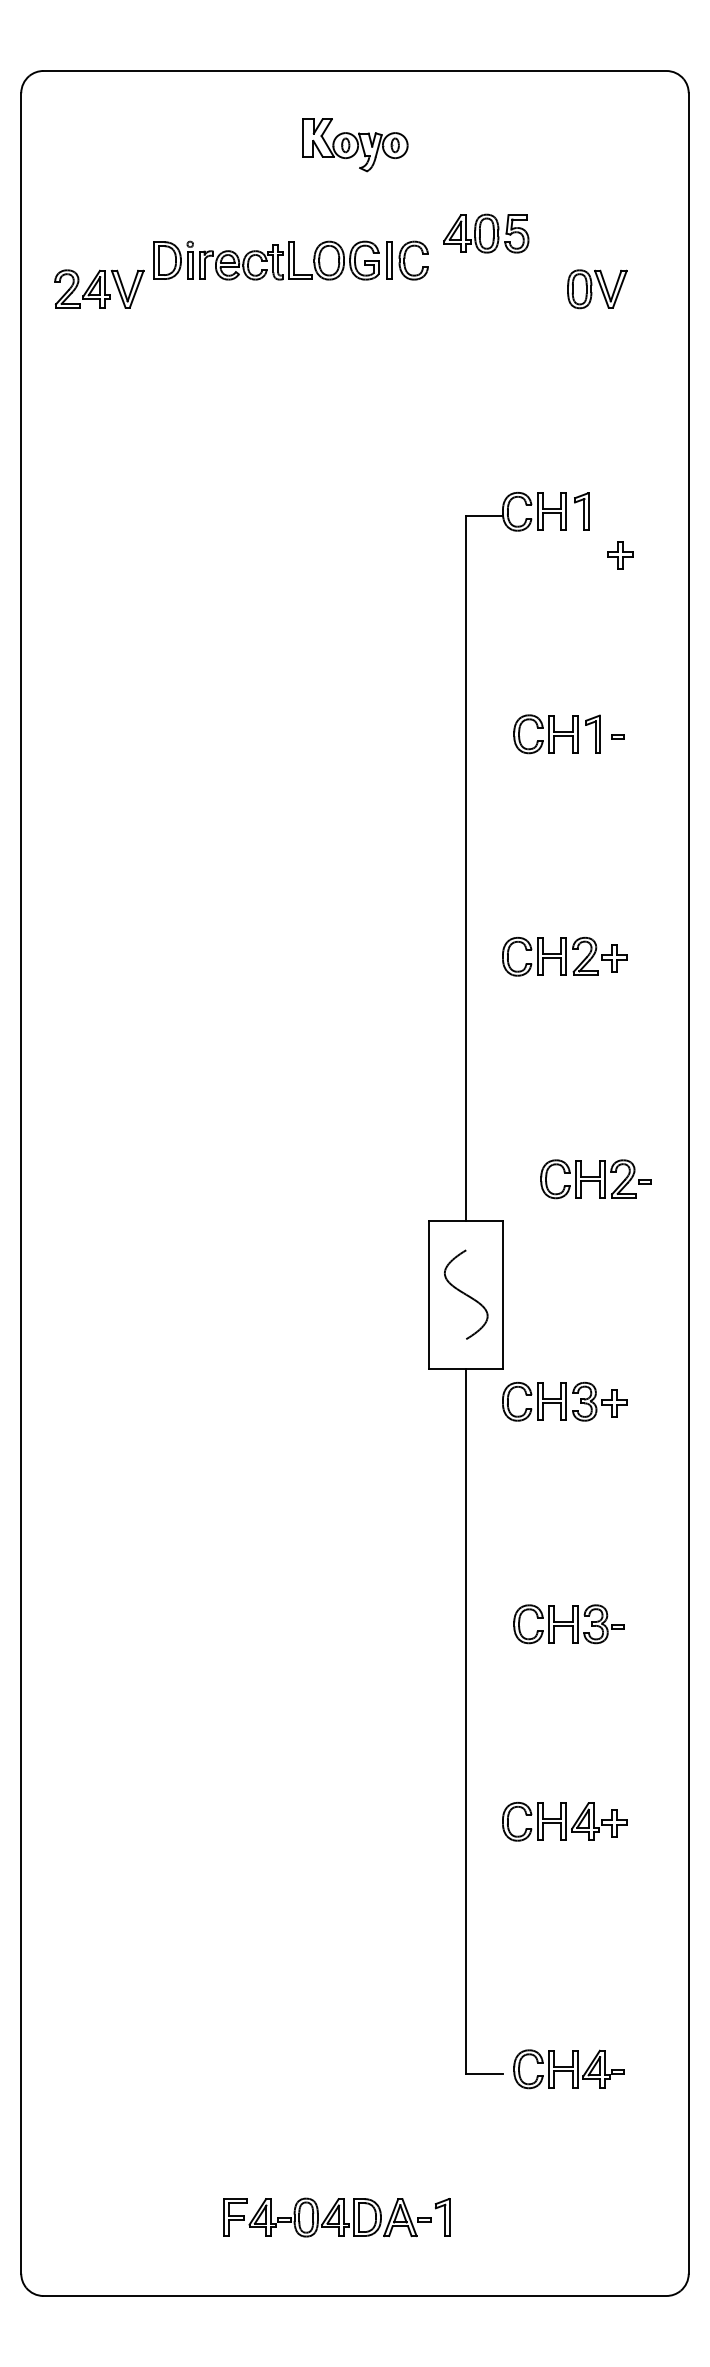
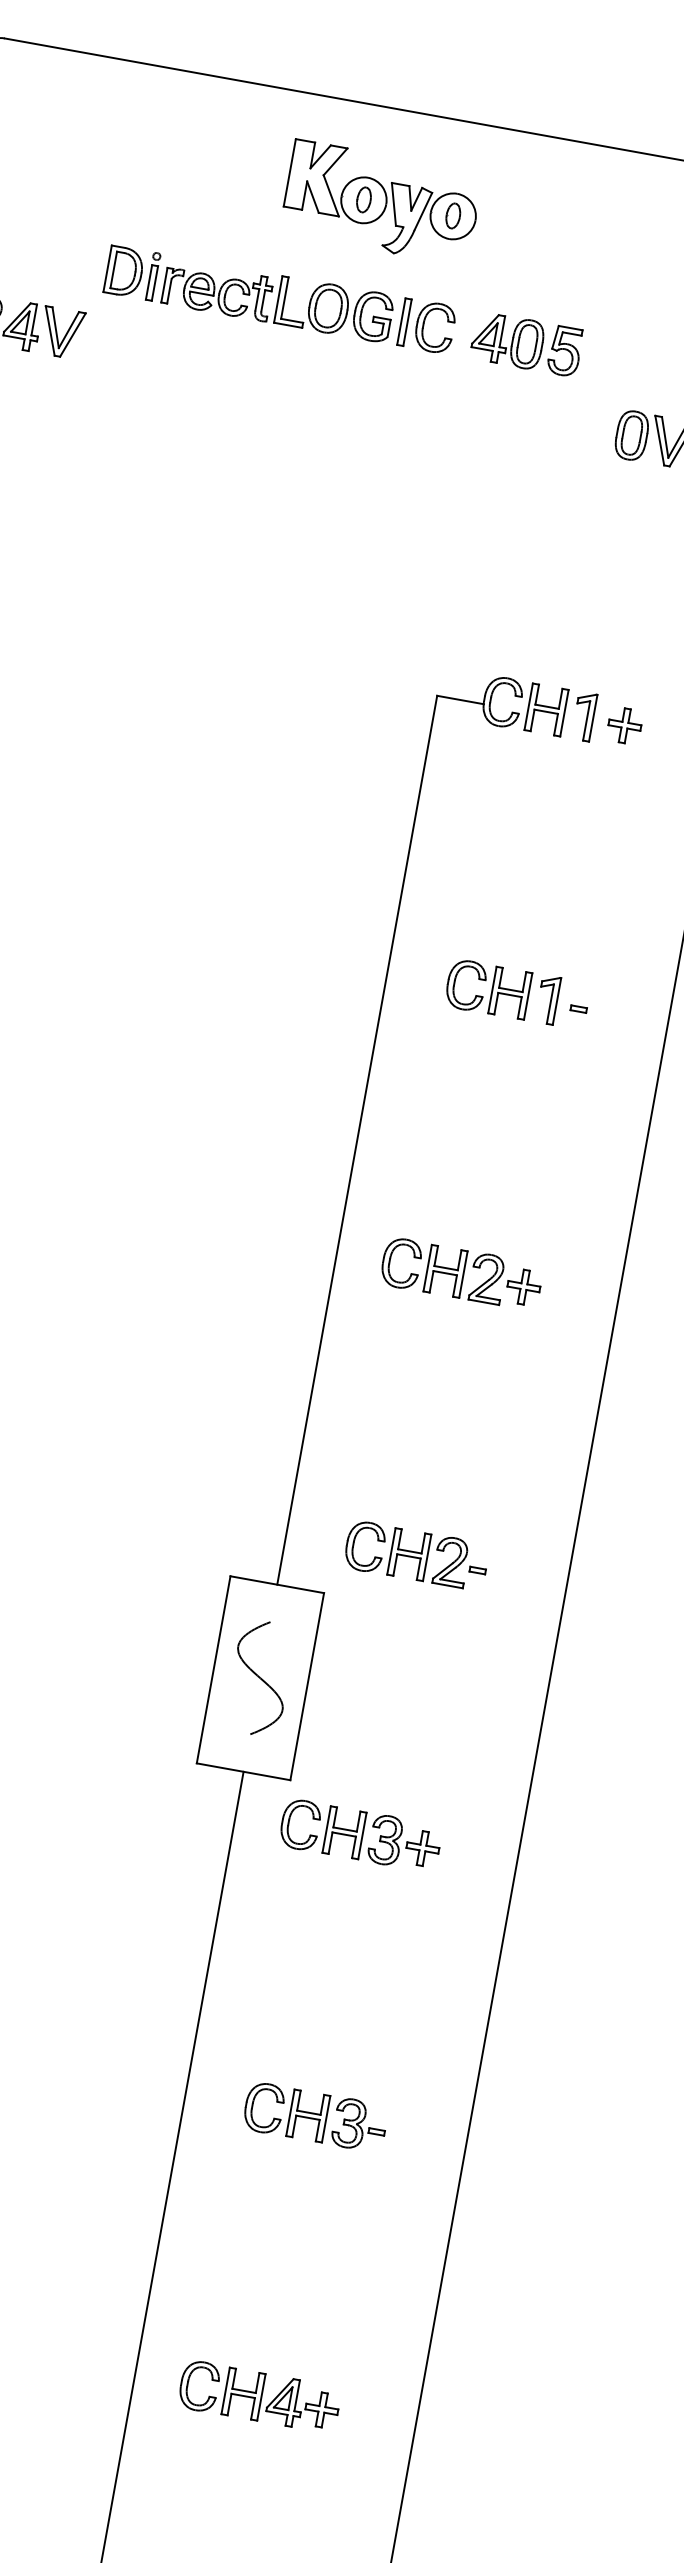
part: (355, 145) -> (381, 203), size x1.43
part: (290, 260) -> (279, 299), moved
part: (620, 555) -> (624, 726), moved
part: (595, 1179) -> (415, 1556), moved
part: (564, 1821) -> (259, 2396), moved

